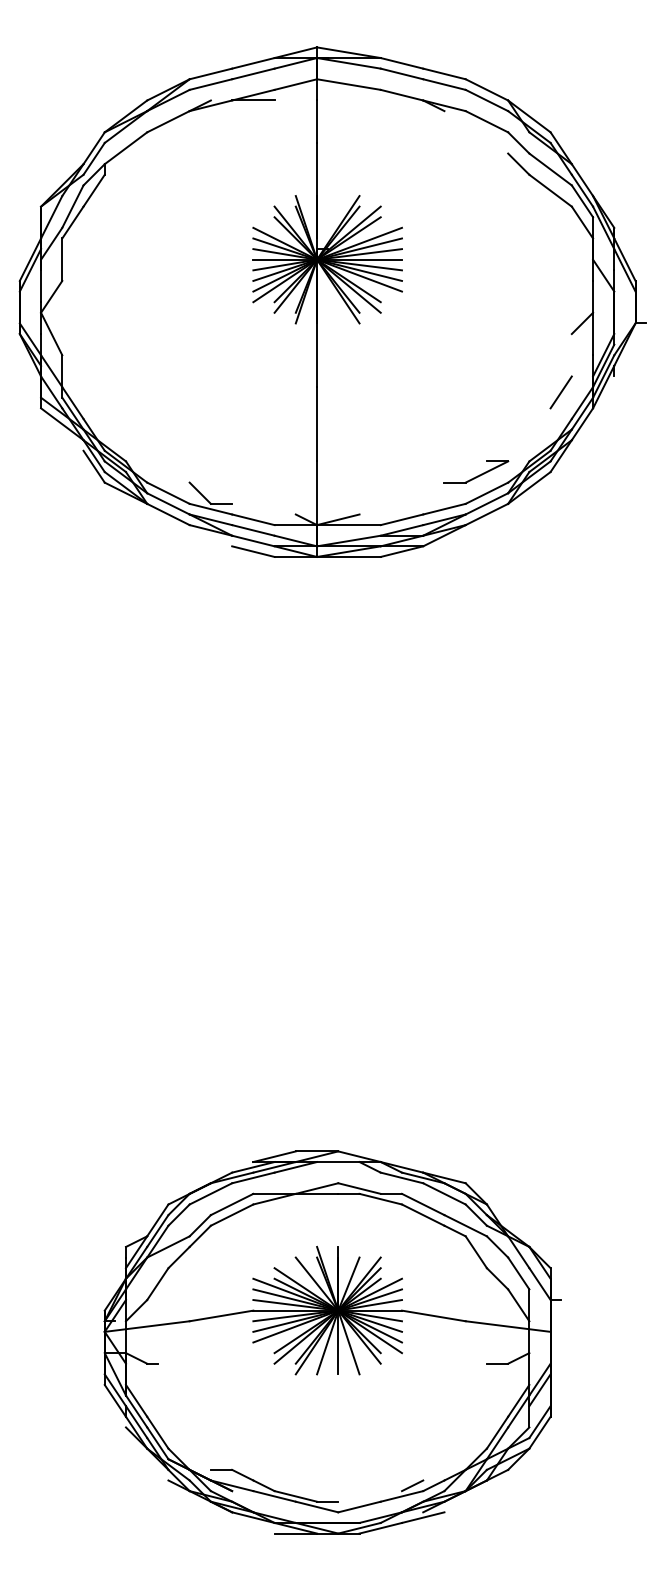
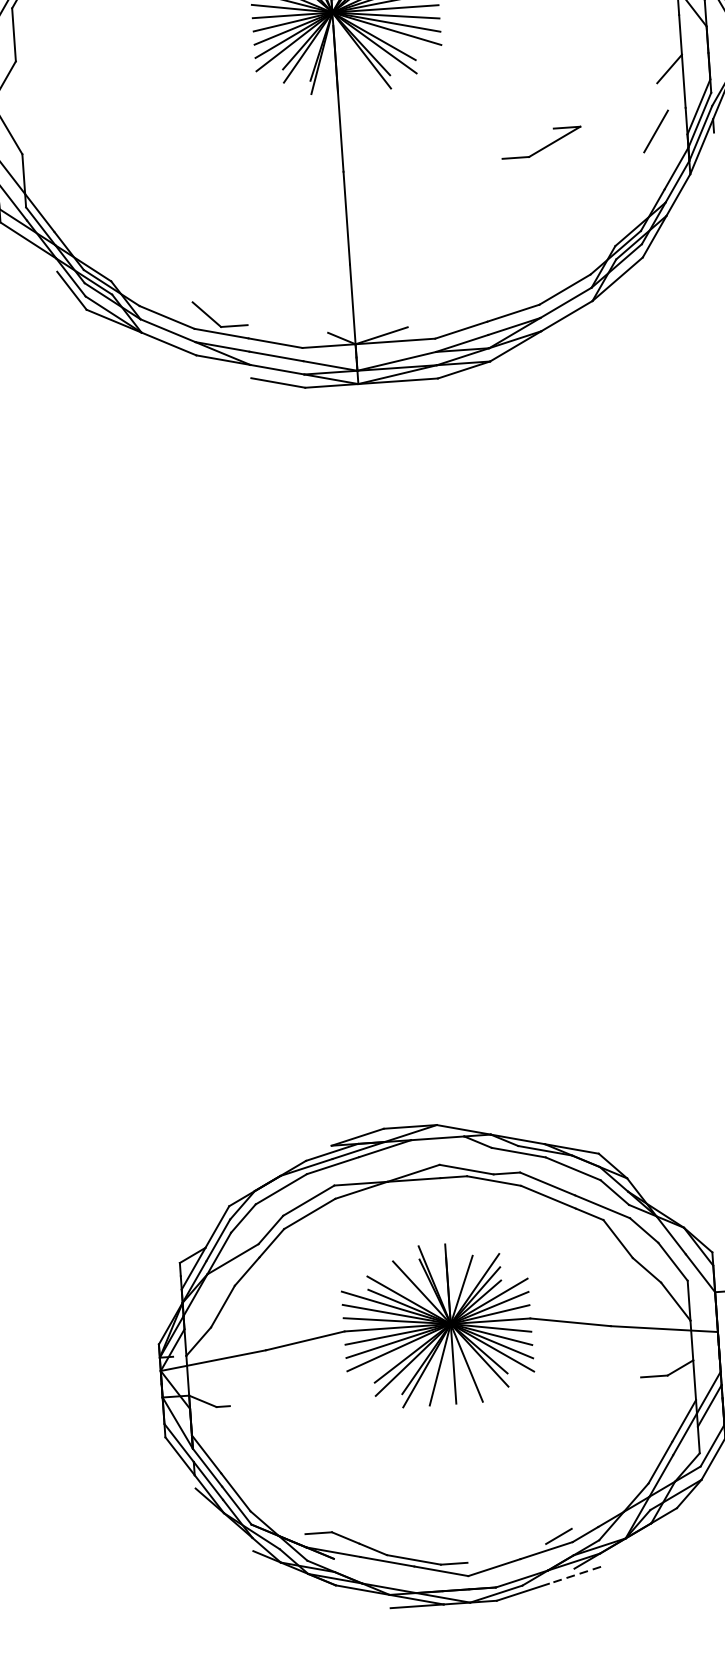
line: (560, 392) -> (655, 131), moved
part: (476, 471) -> (541, 142), moved
line: (423, 1517) -> (575, 1575), solid -> dashed

